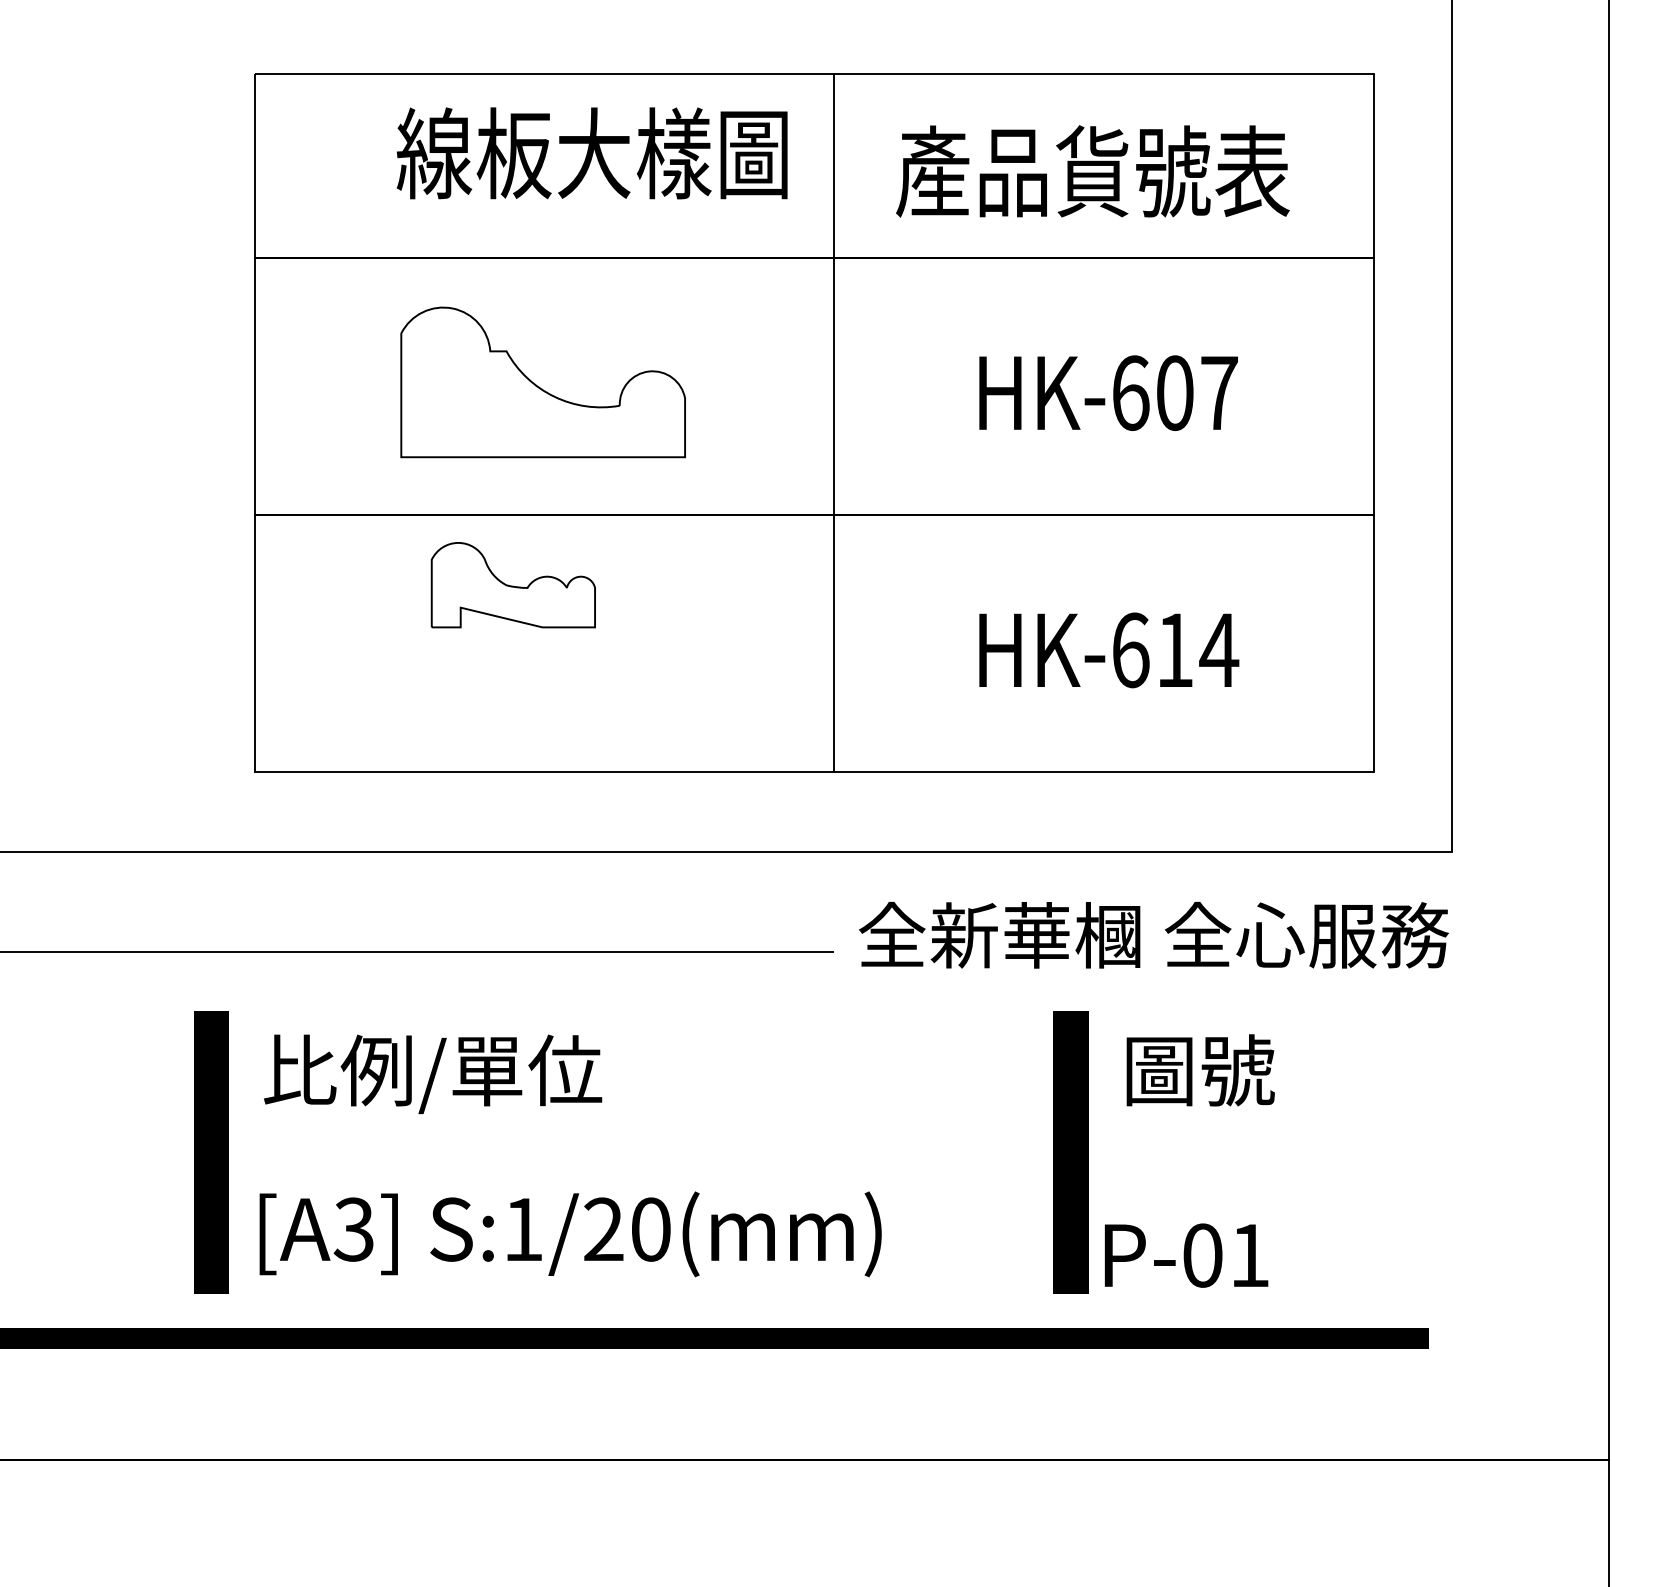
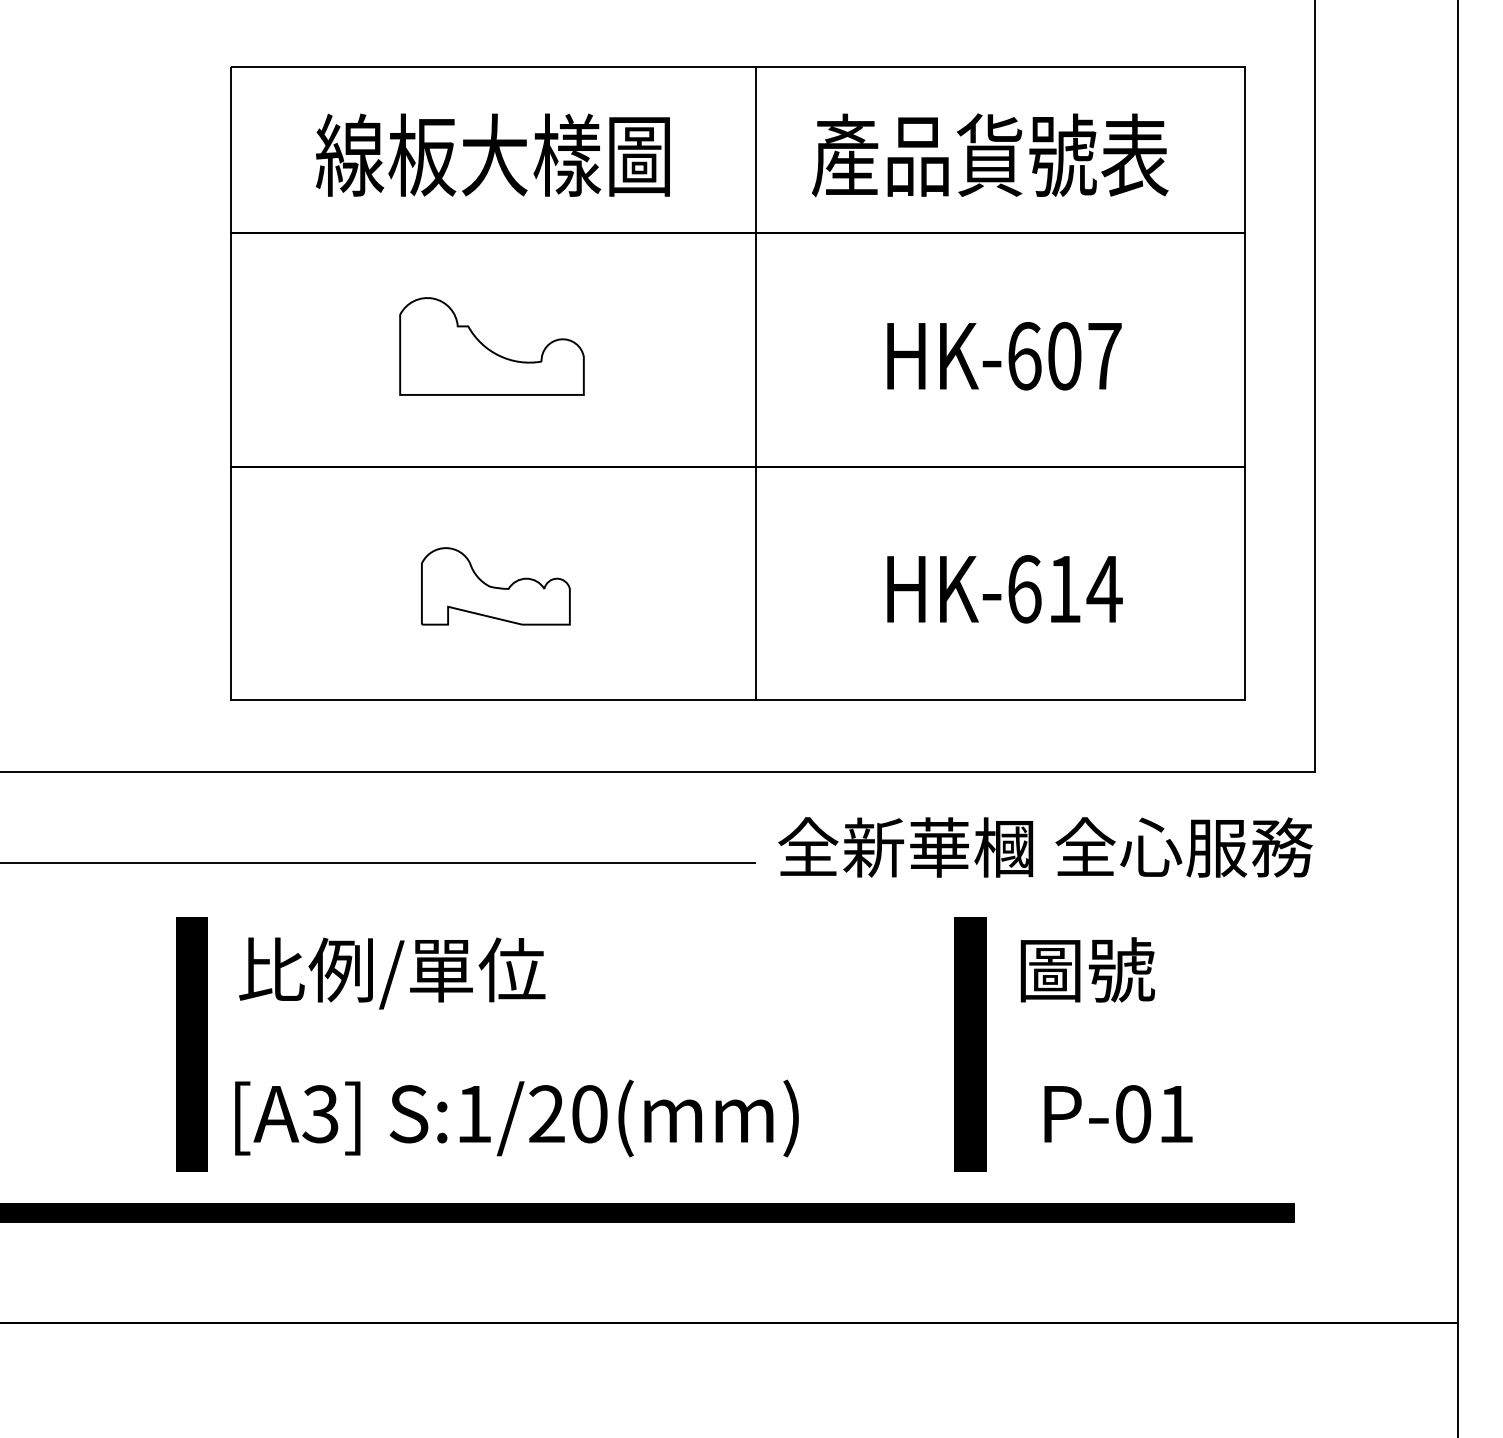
text: (591, 153) -> (492, 155), moved
part: (542, 382) -> (491, 346), size x0.71
part: (512, 585) -> (495, 586), moved
text: (1186, 1255) -> (1118, 1114), moved

